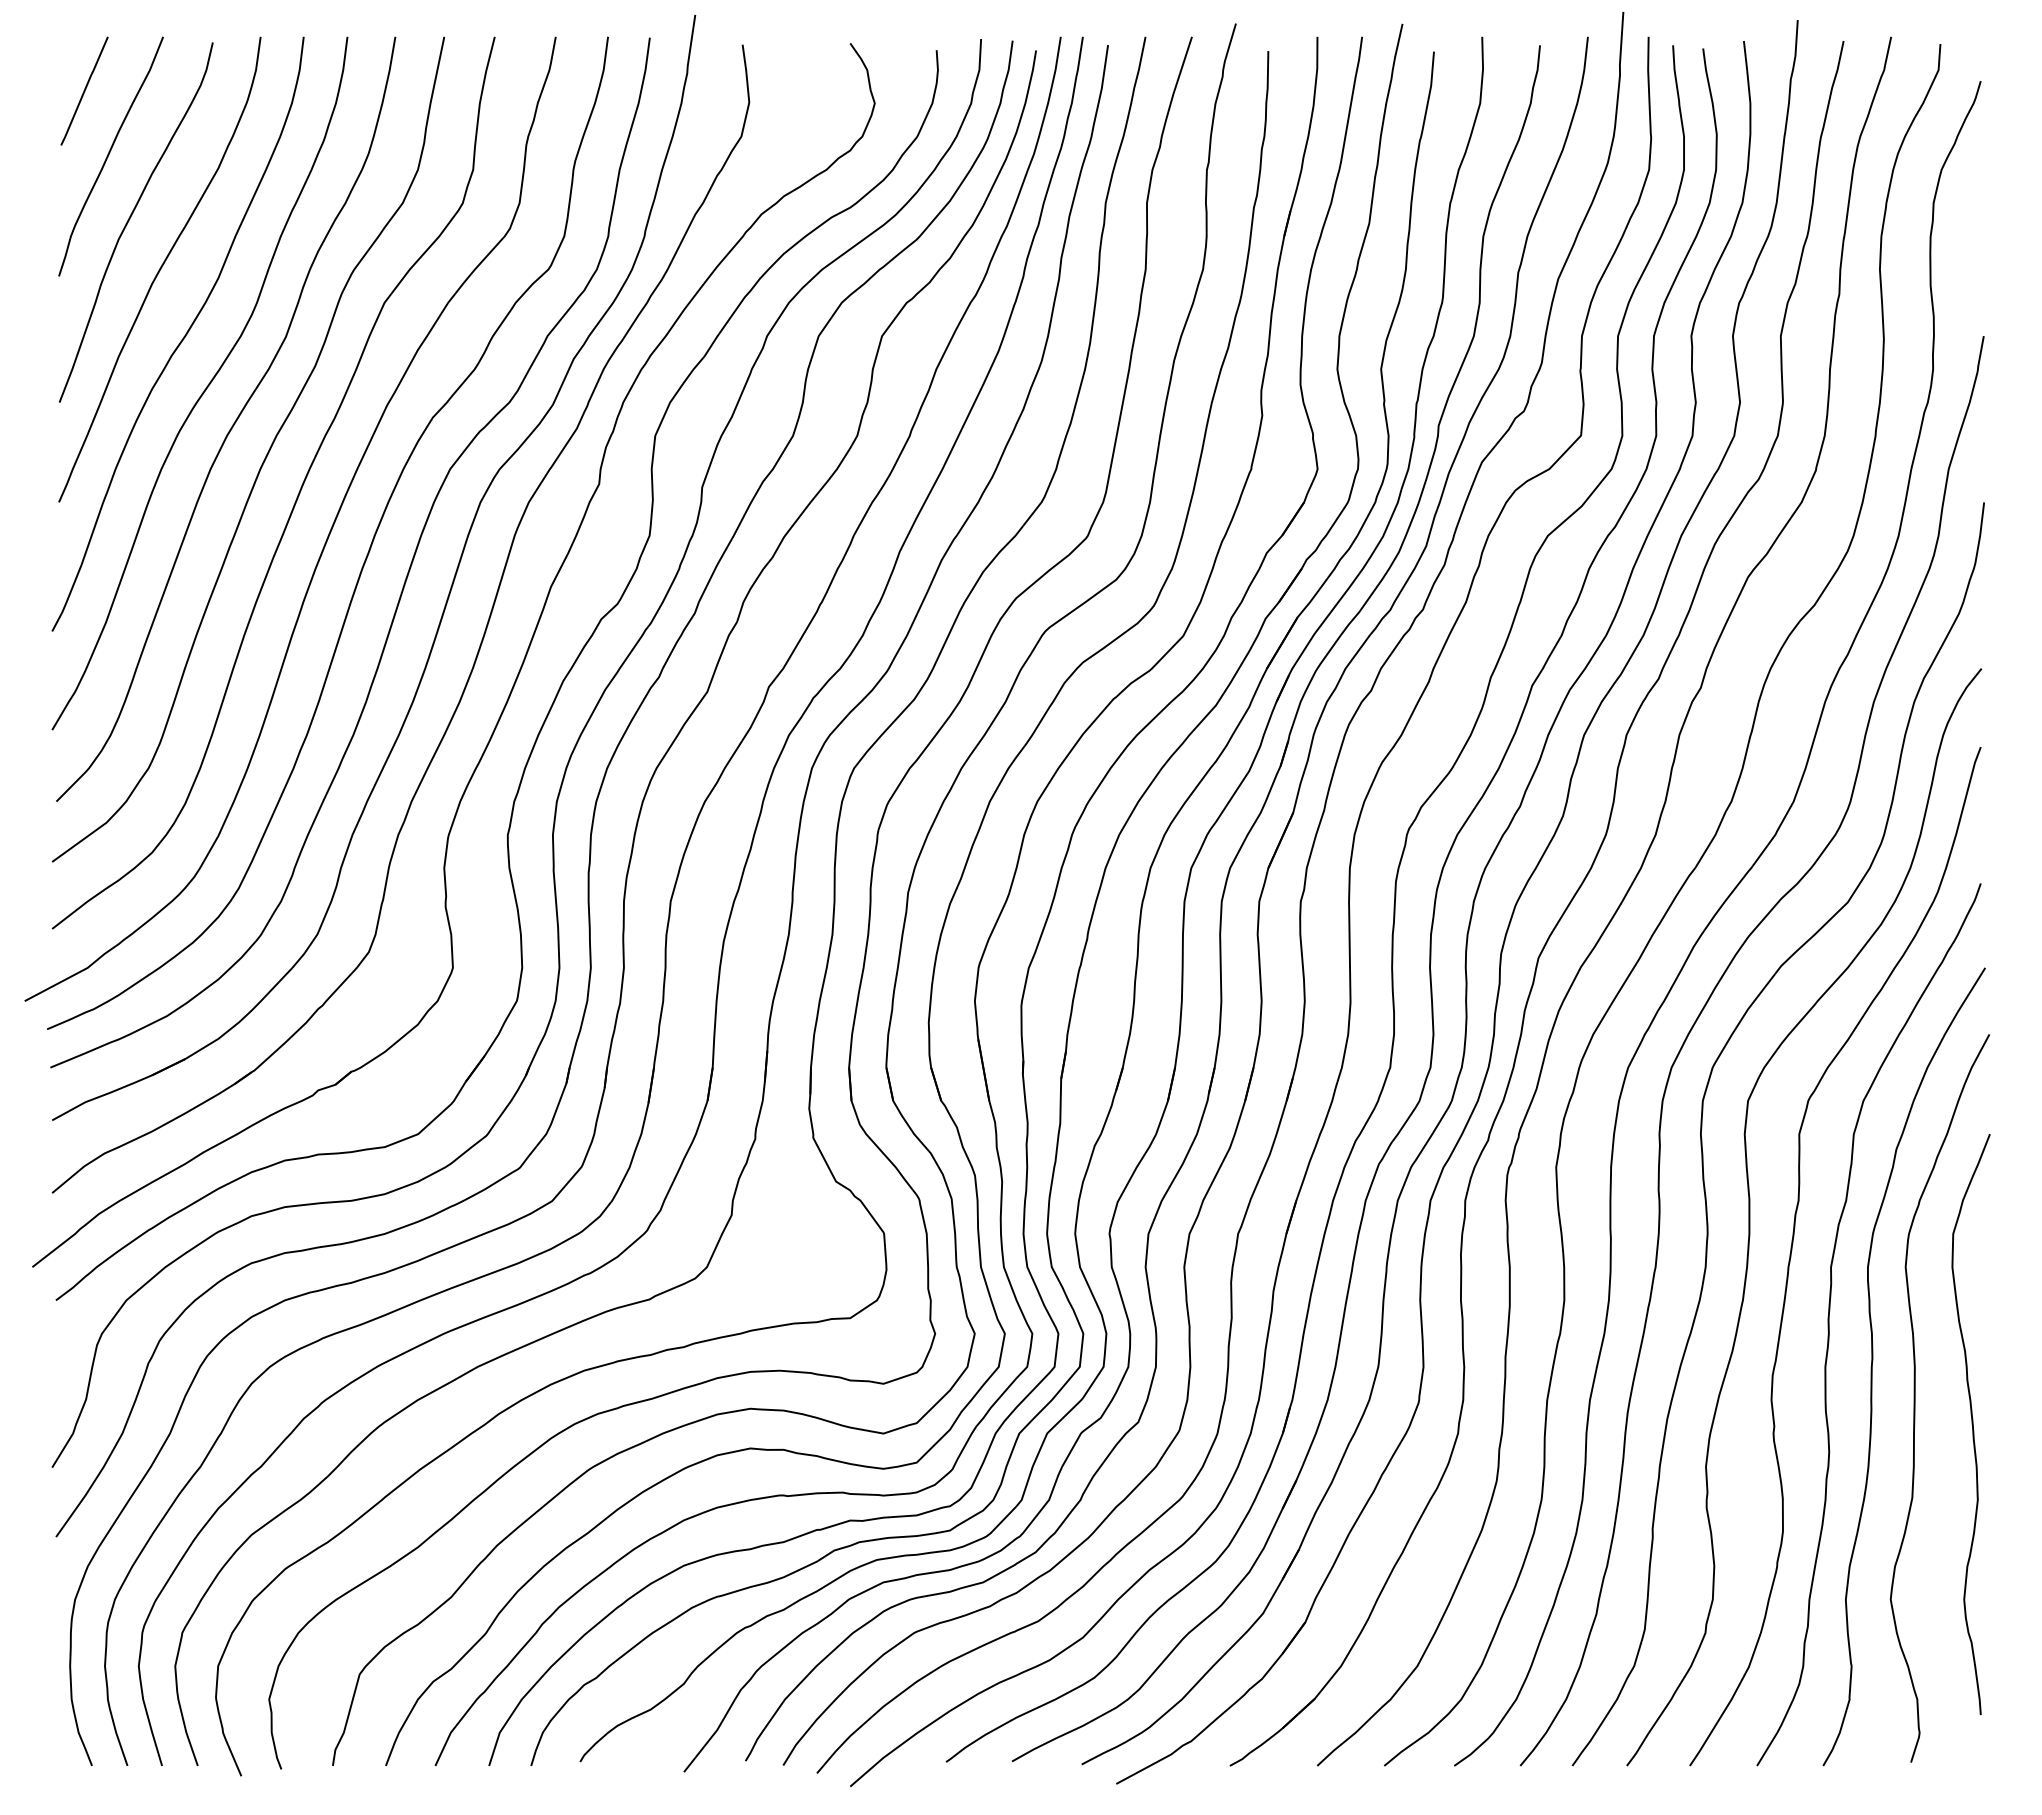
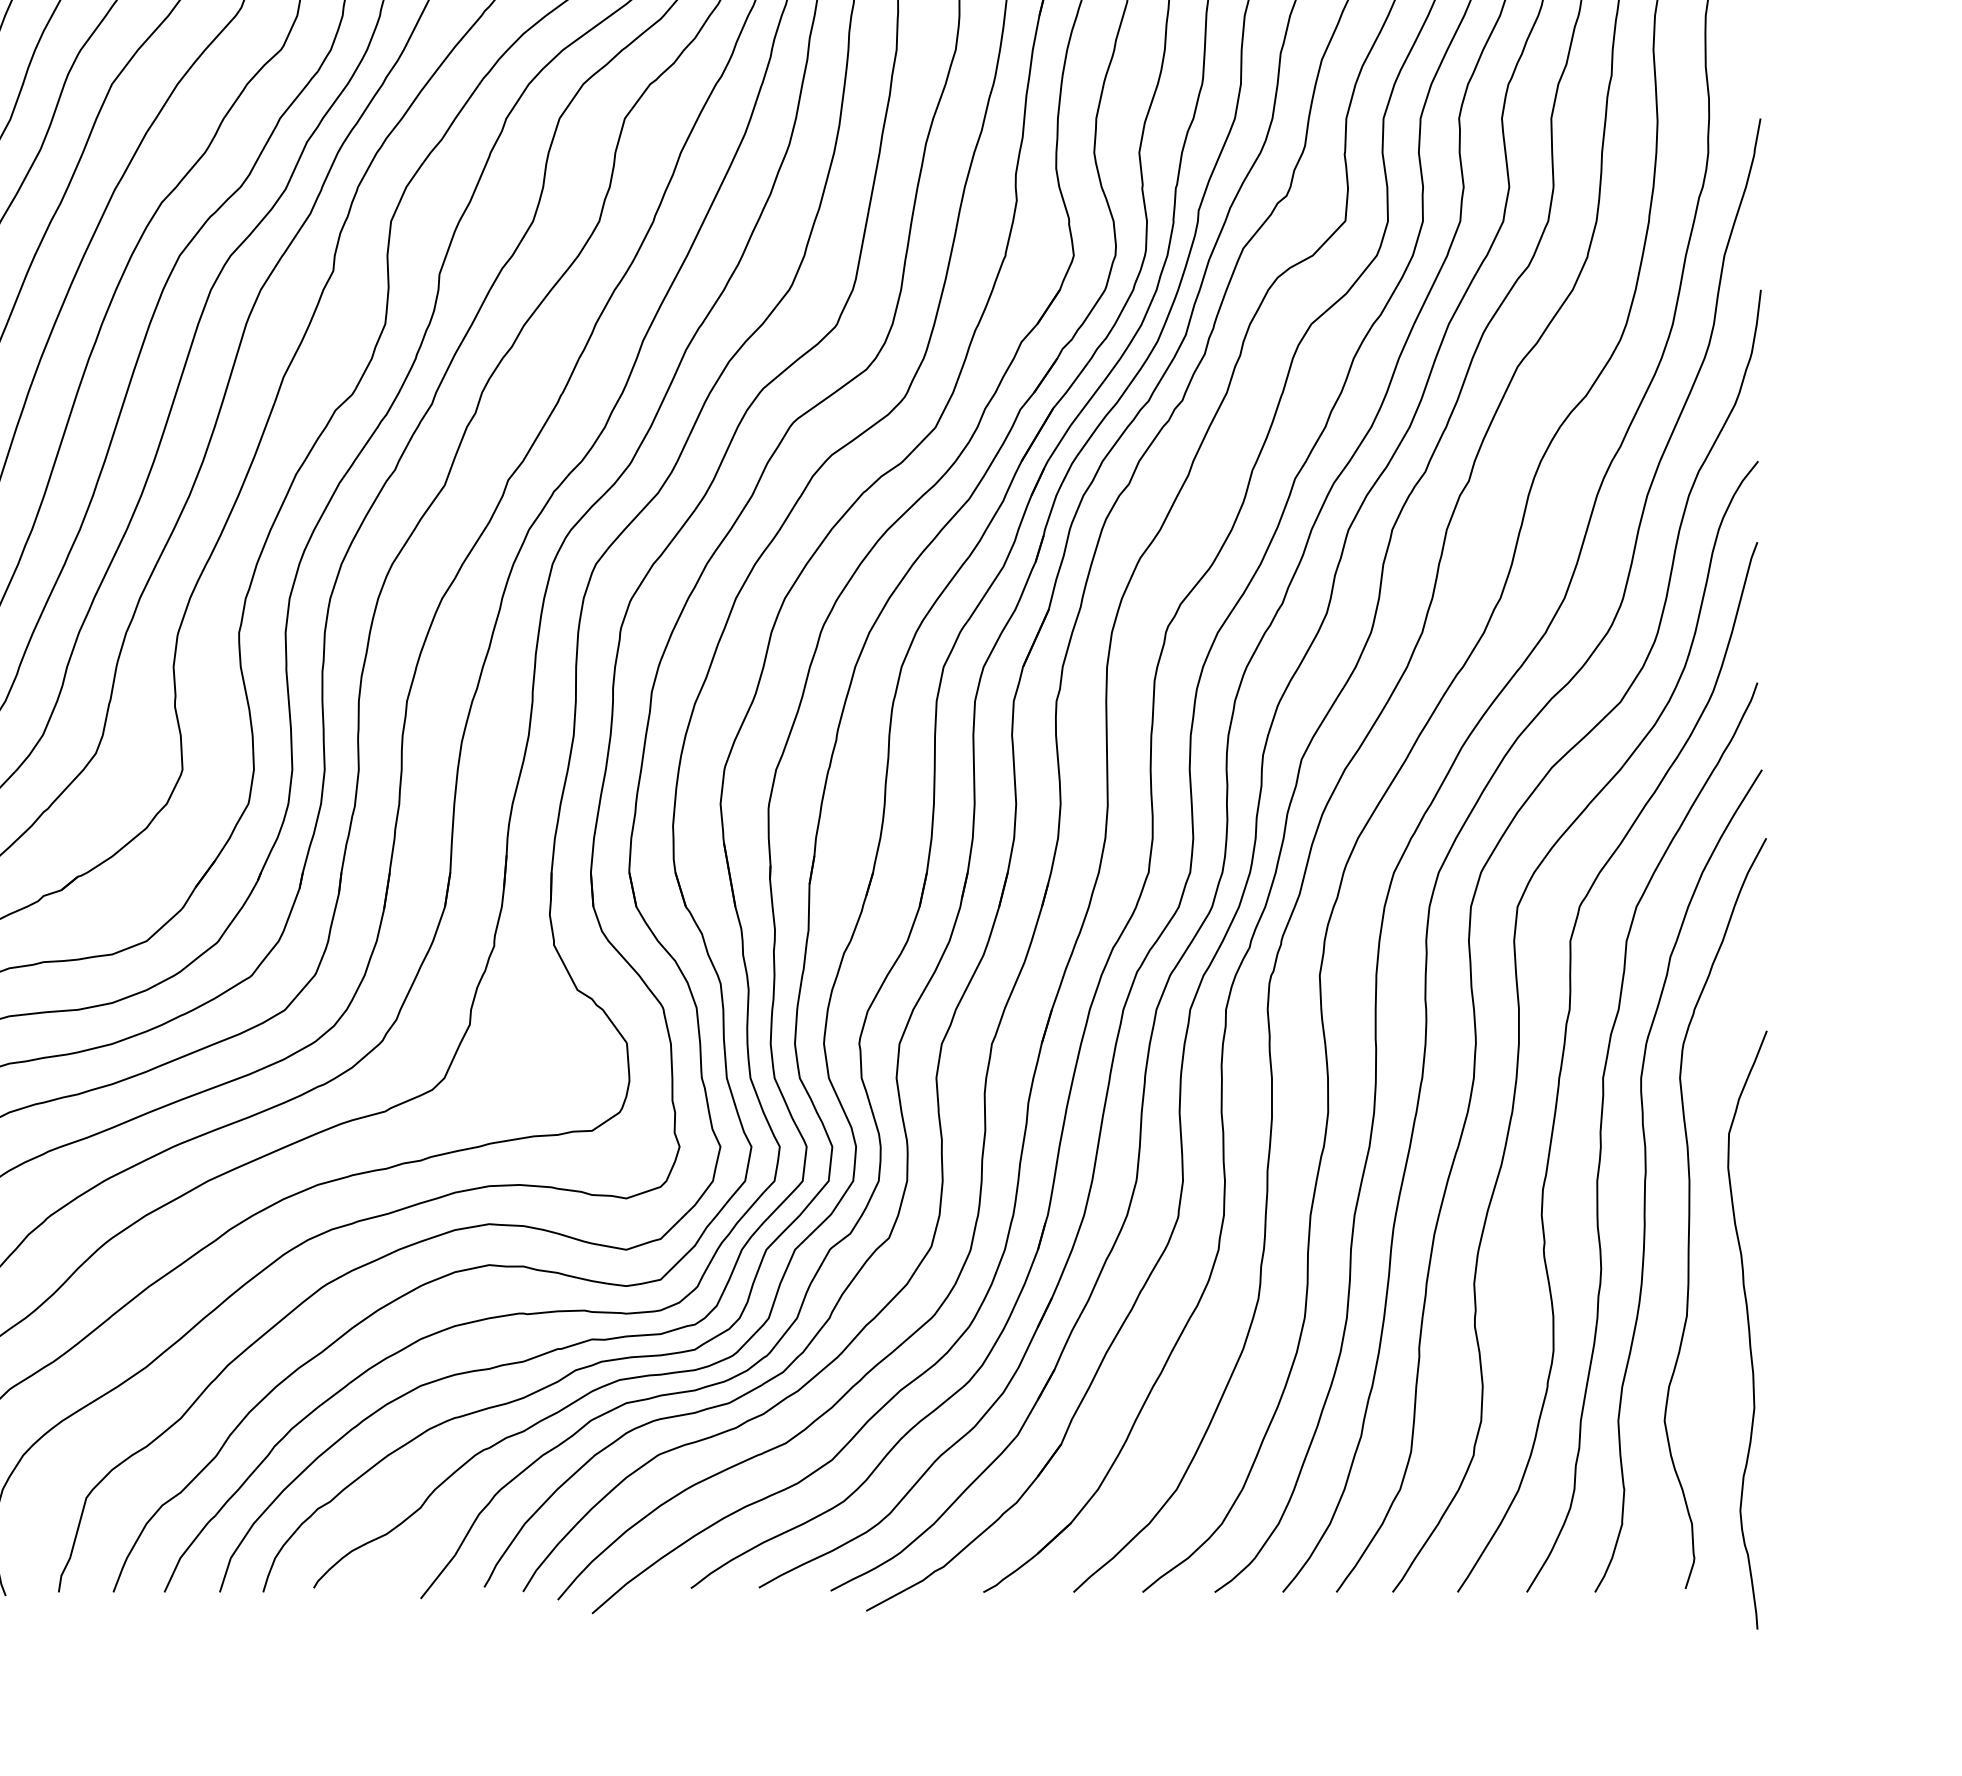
curve: (1971, 1424) -> (1747, 1330), moved

